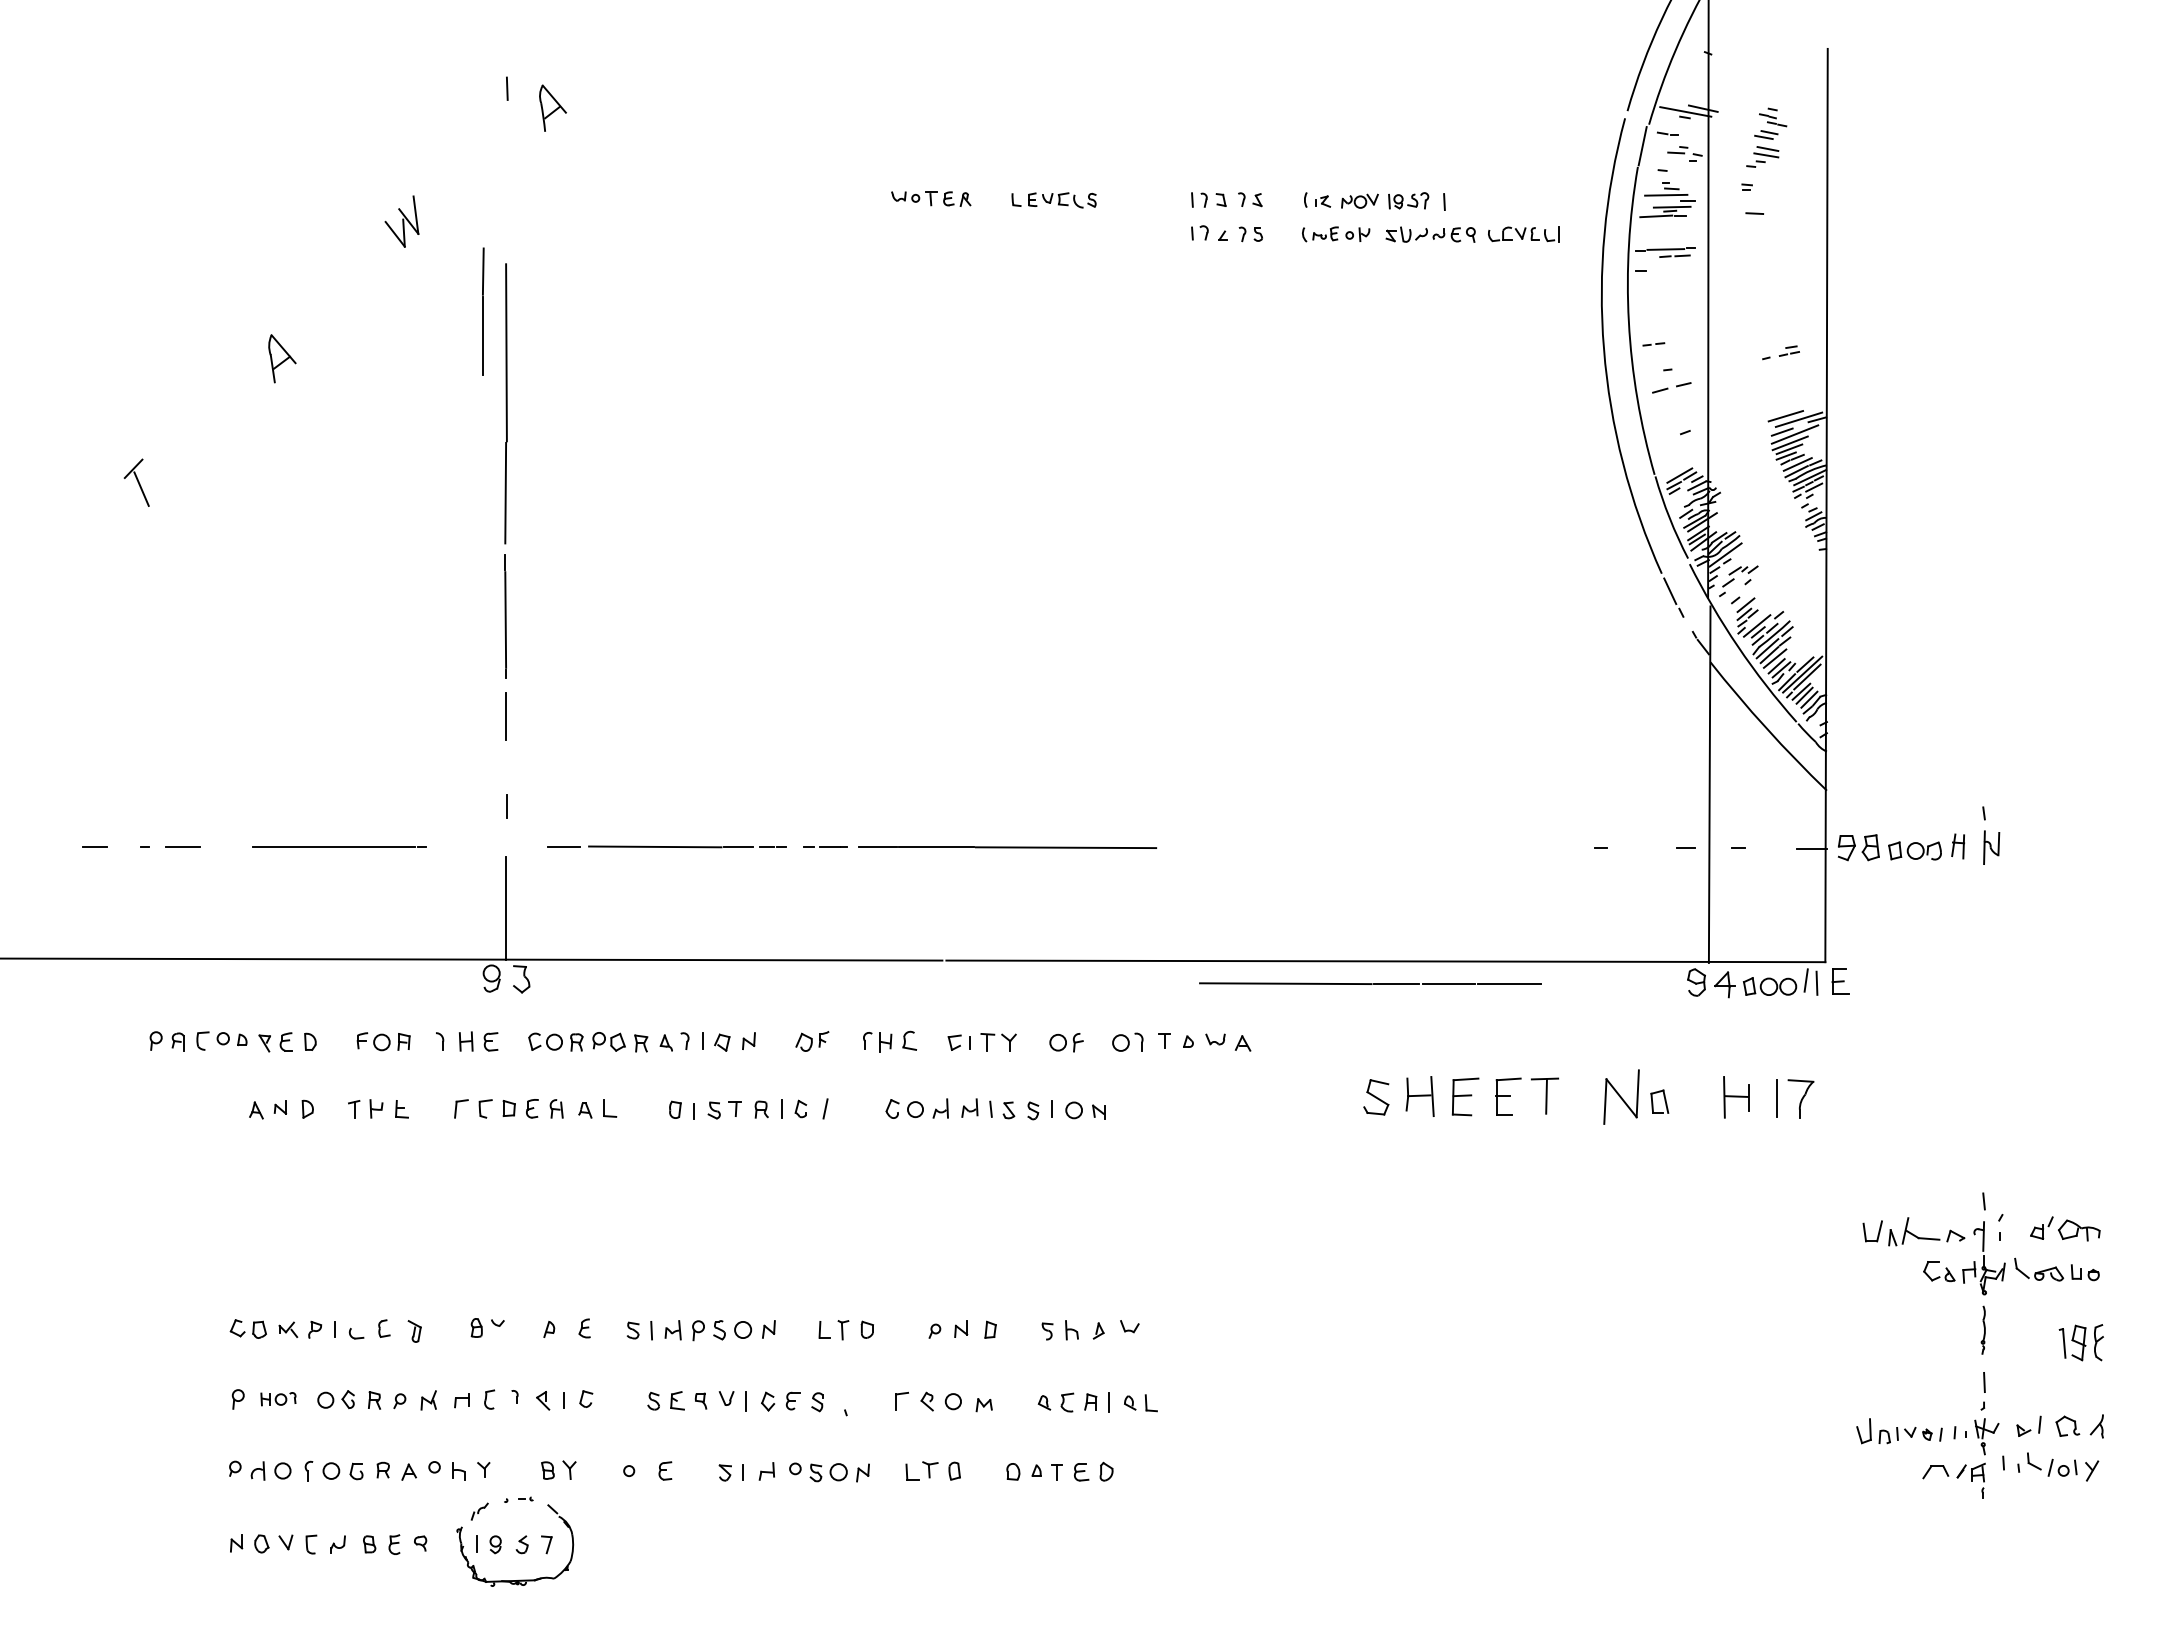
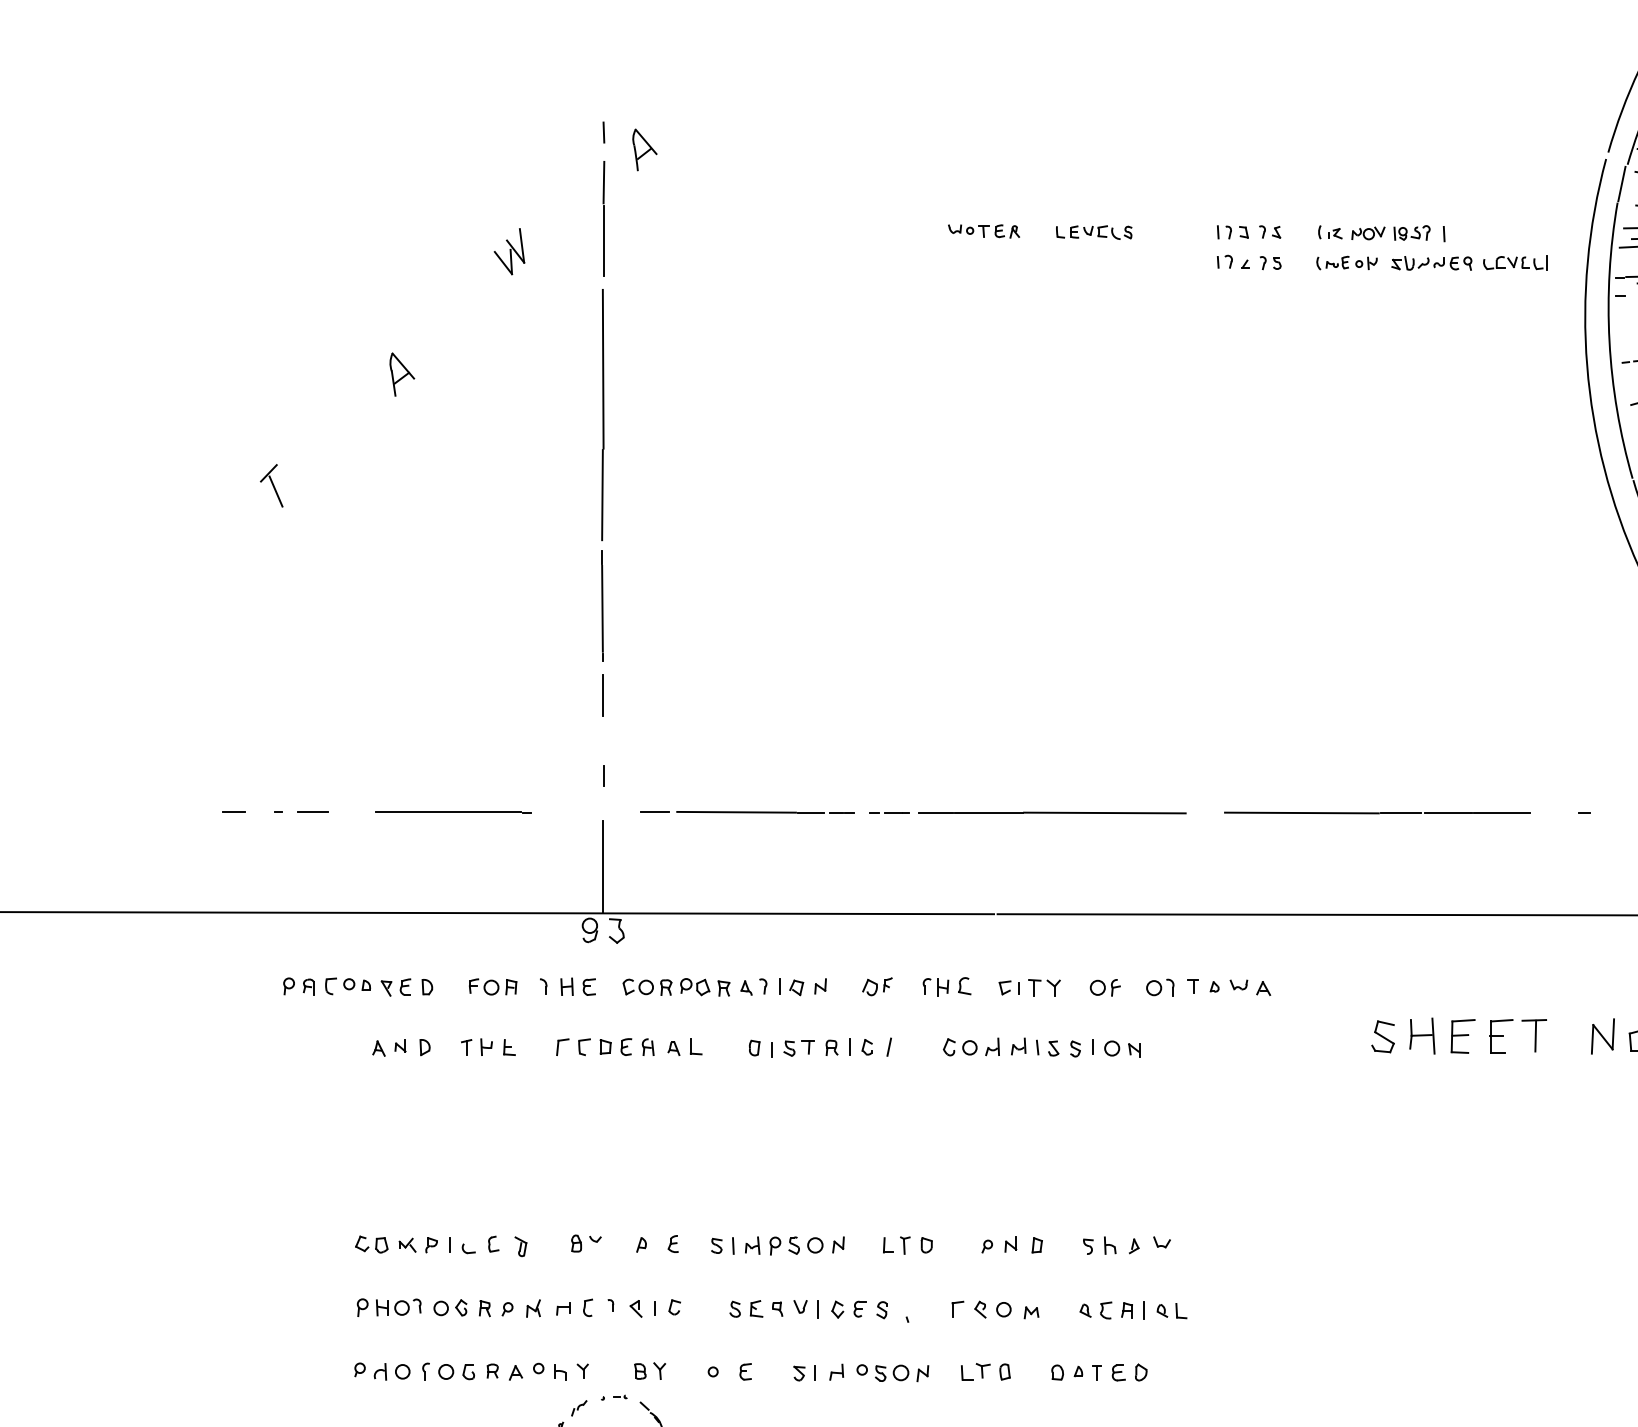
line: (483, 311) -> (604, 218), moved
line: (1370, 983) -> (1377, 812), moved
part: (1621, 1096) -> (1602, 1036), size x0.71
part: (278, 1398) -> (398, 1306), size x1.43

